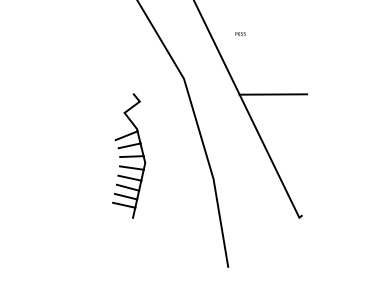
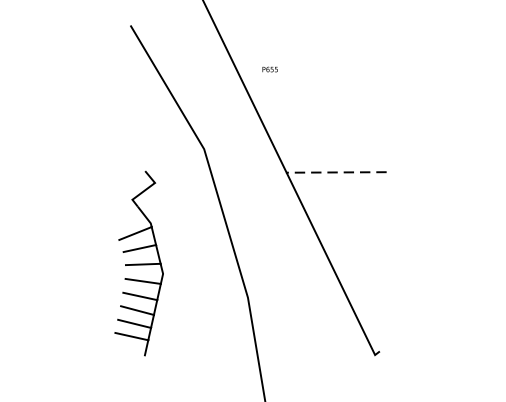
text: (240, 33) -> (270, 68), moved
line: (273, 94) -> (336, 172), solid -> dashed
part: (129, 155) -> (139, 262), moved

